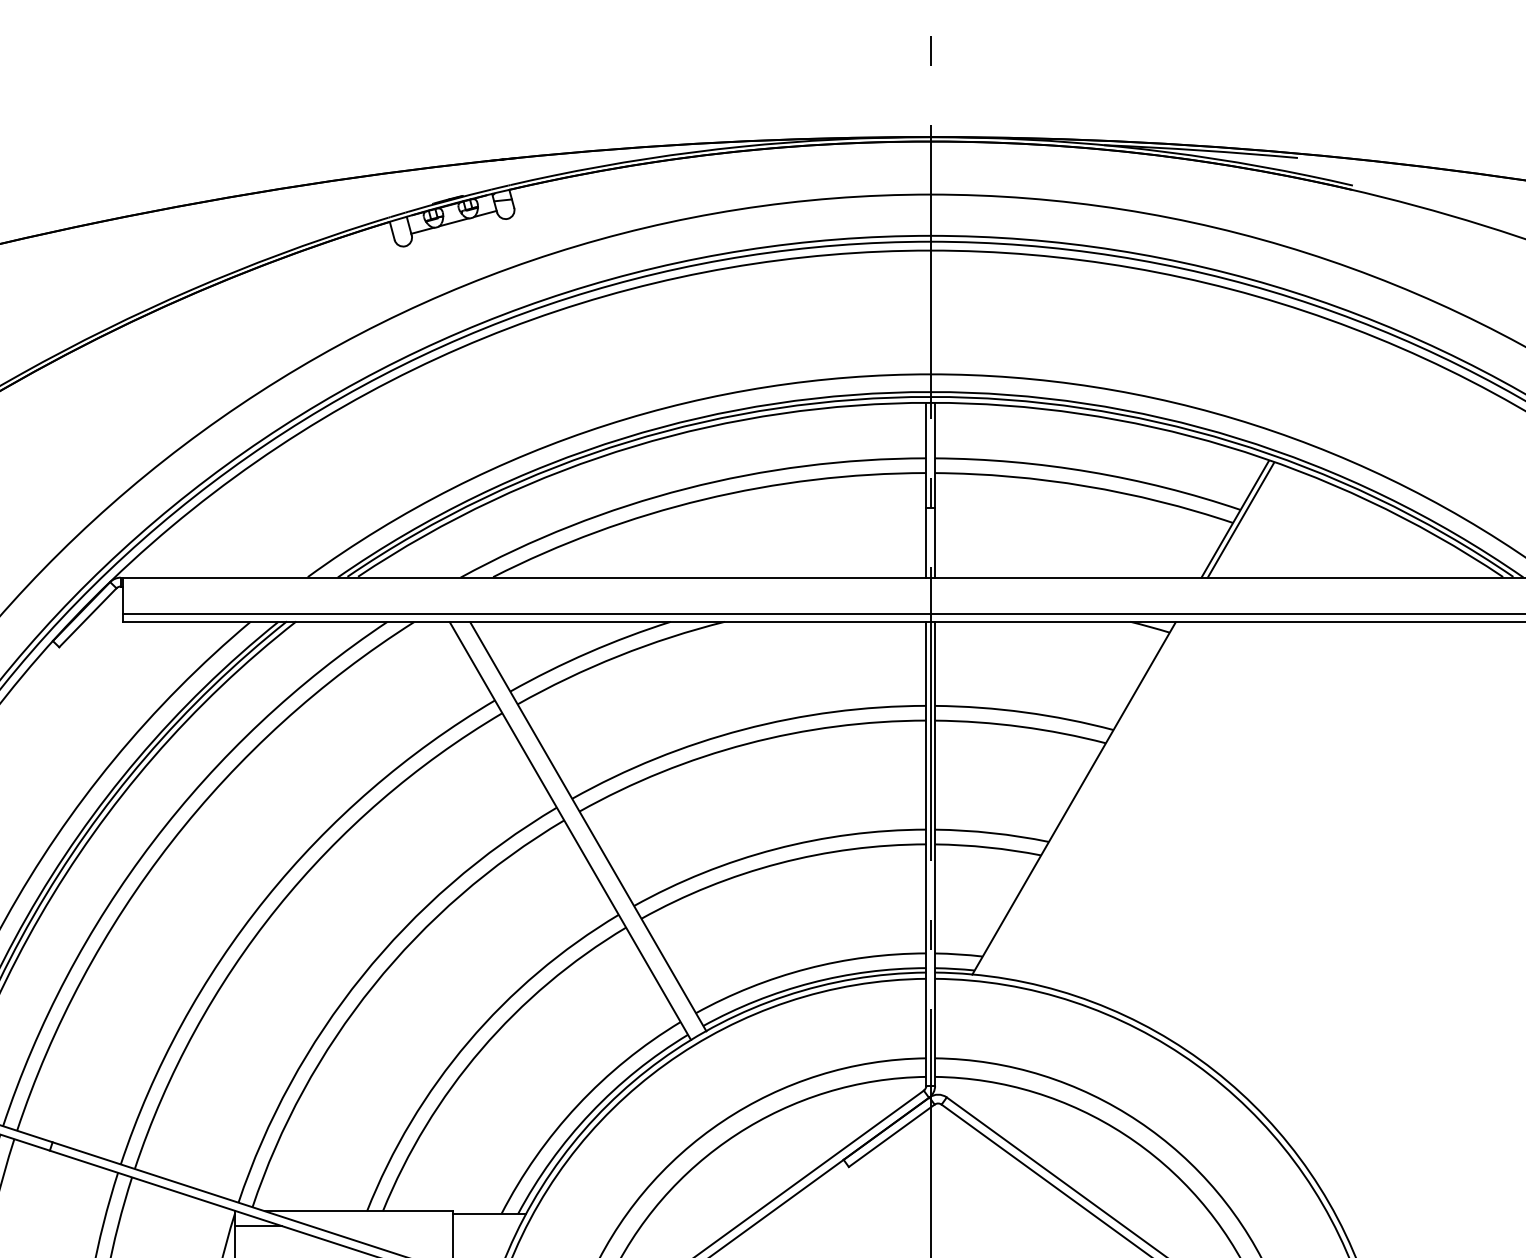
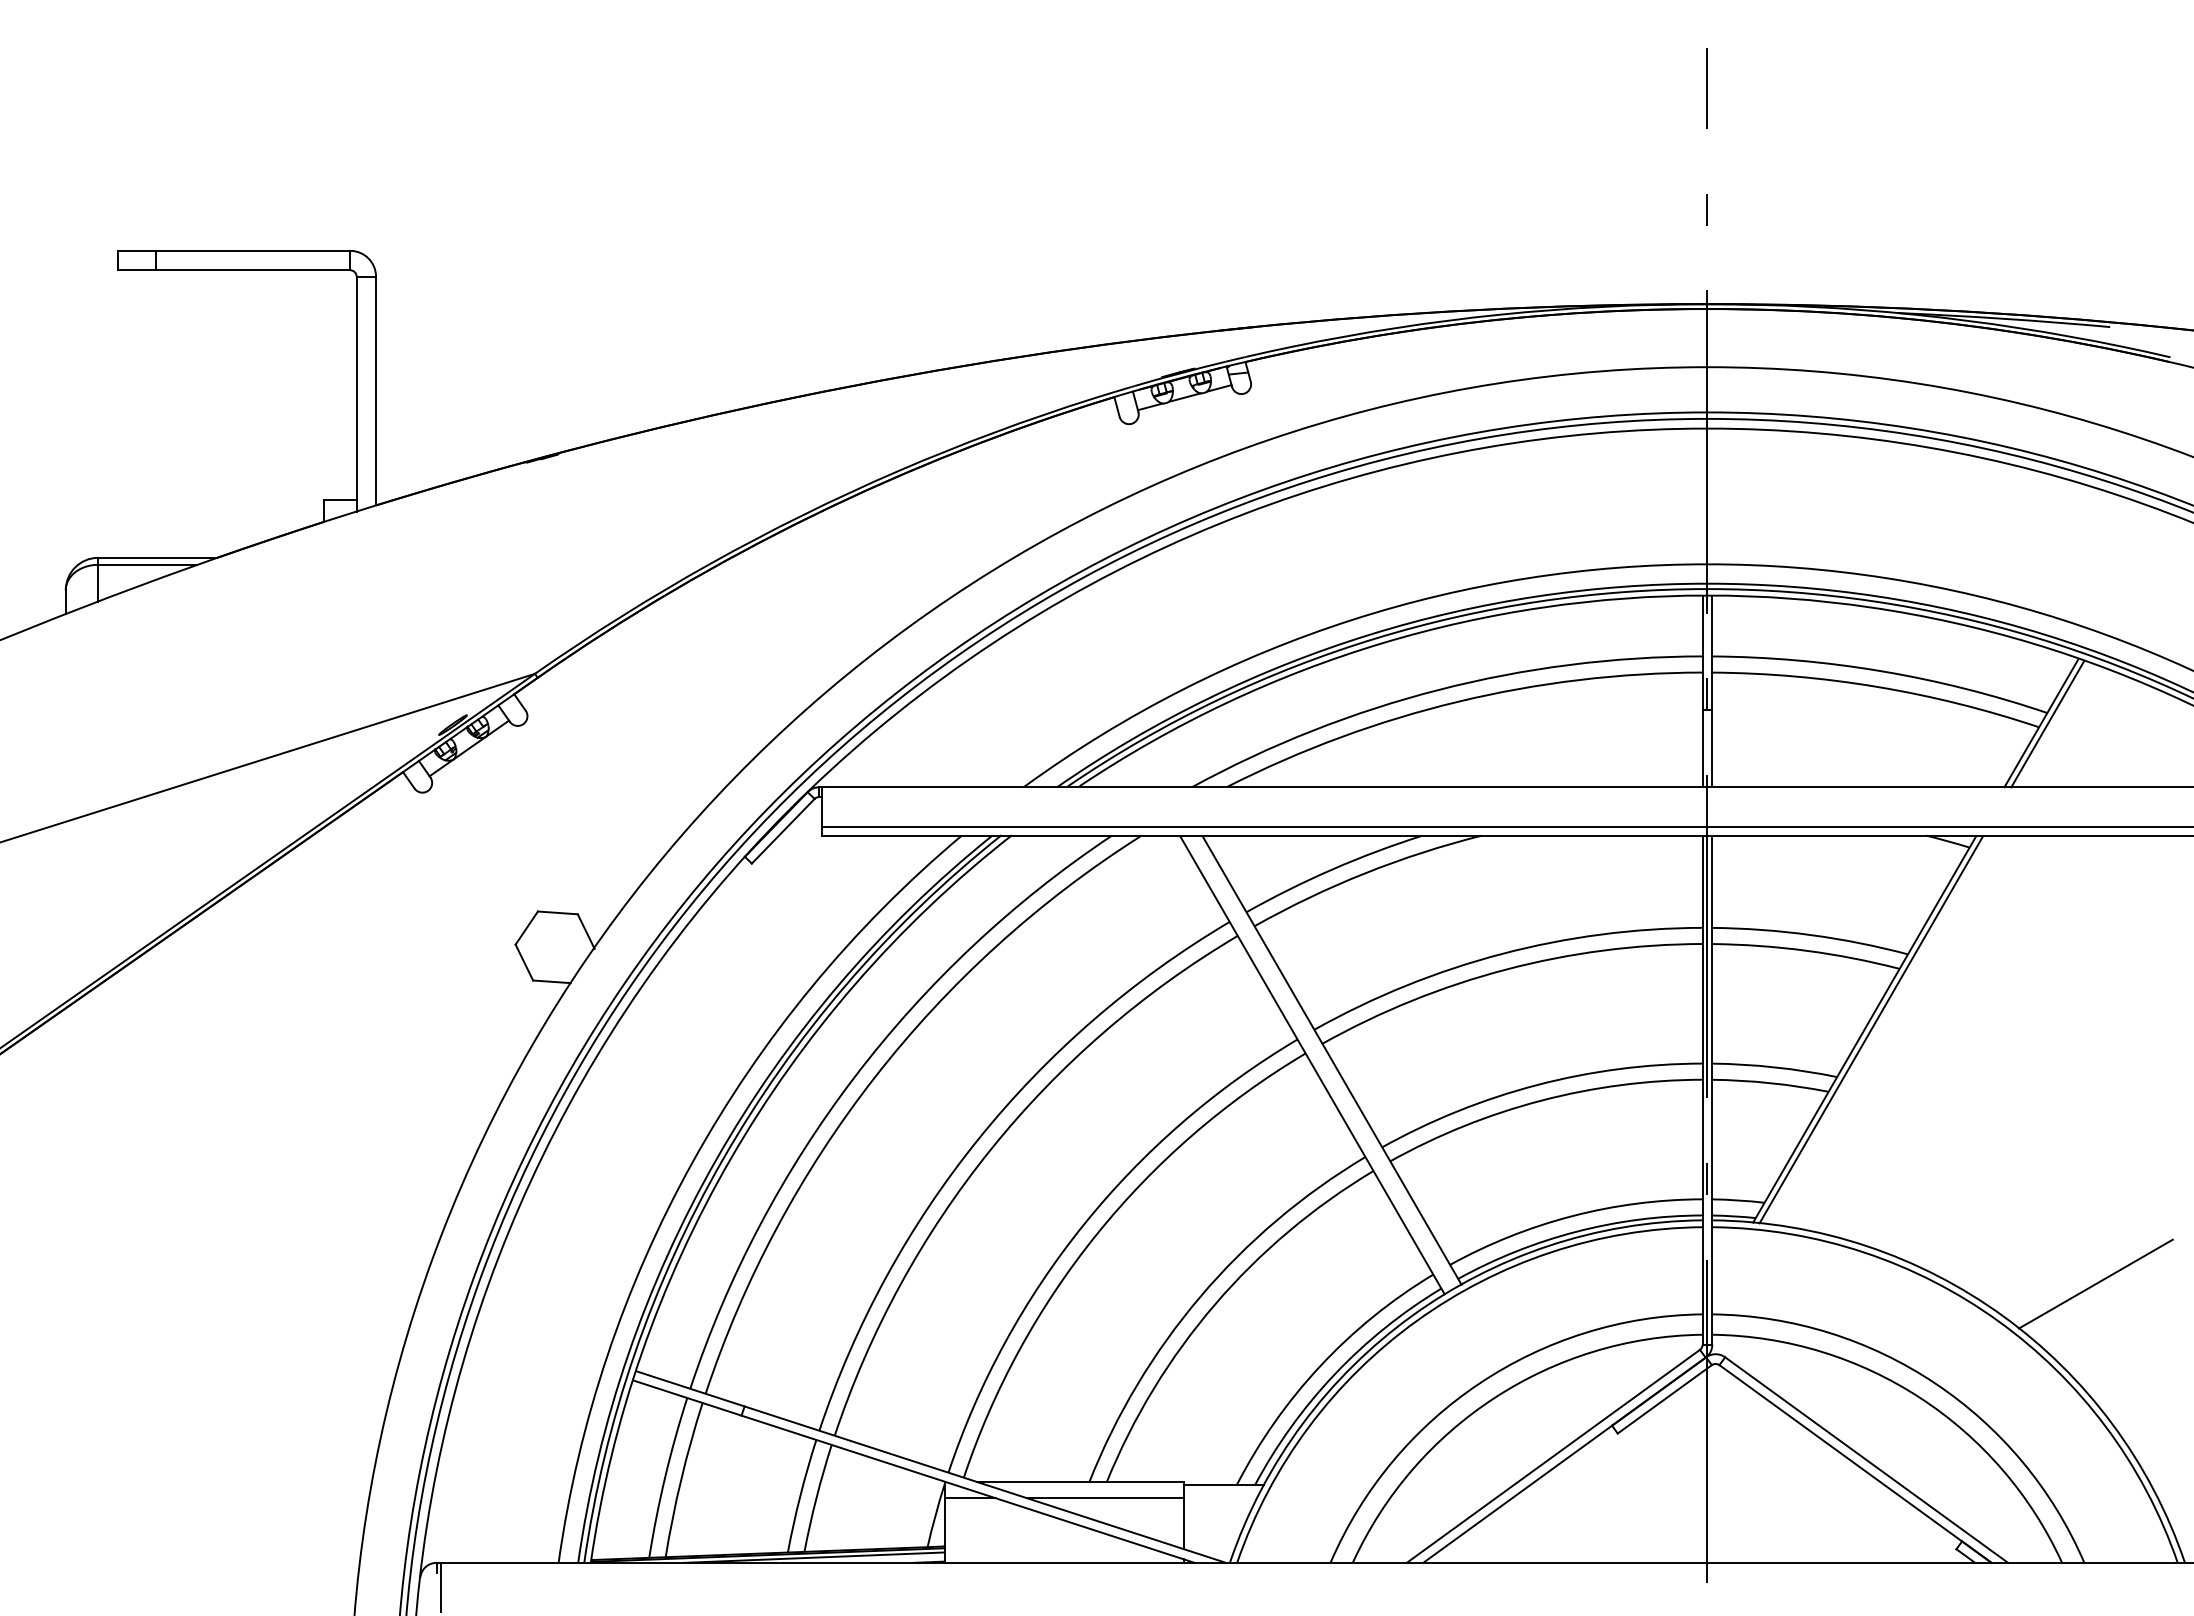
line: (1080, 798) -> (1871, 1029), added
line: (1284, 1030) -> (2095, 1283), added
line: (381, 1226) -> (1105, 1498), added

